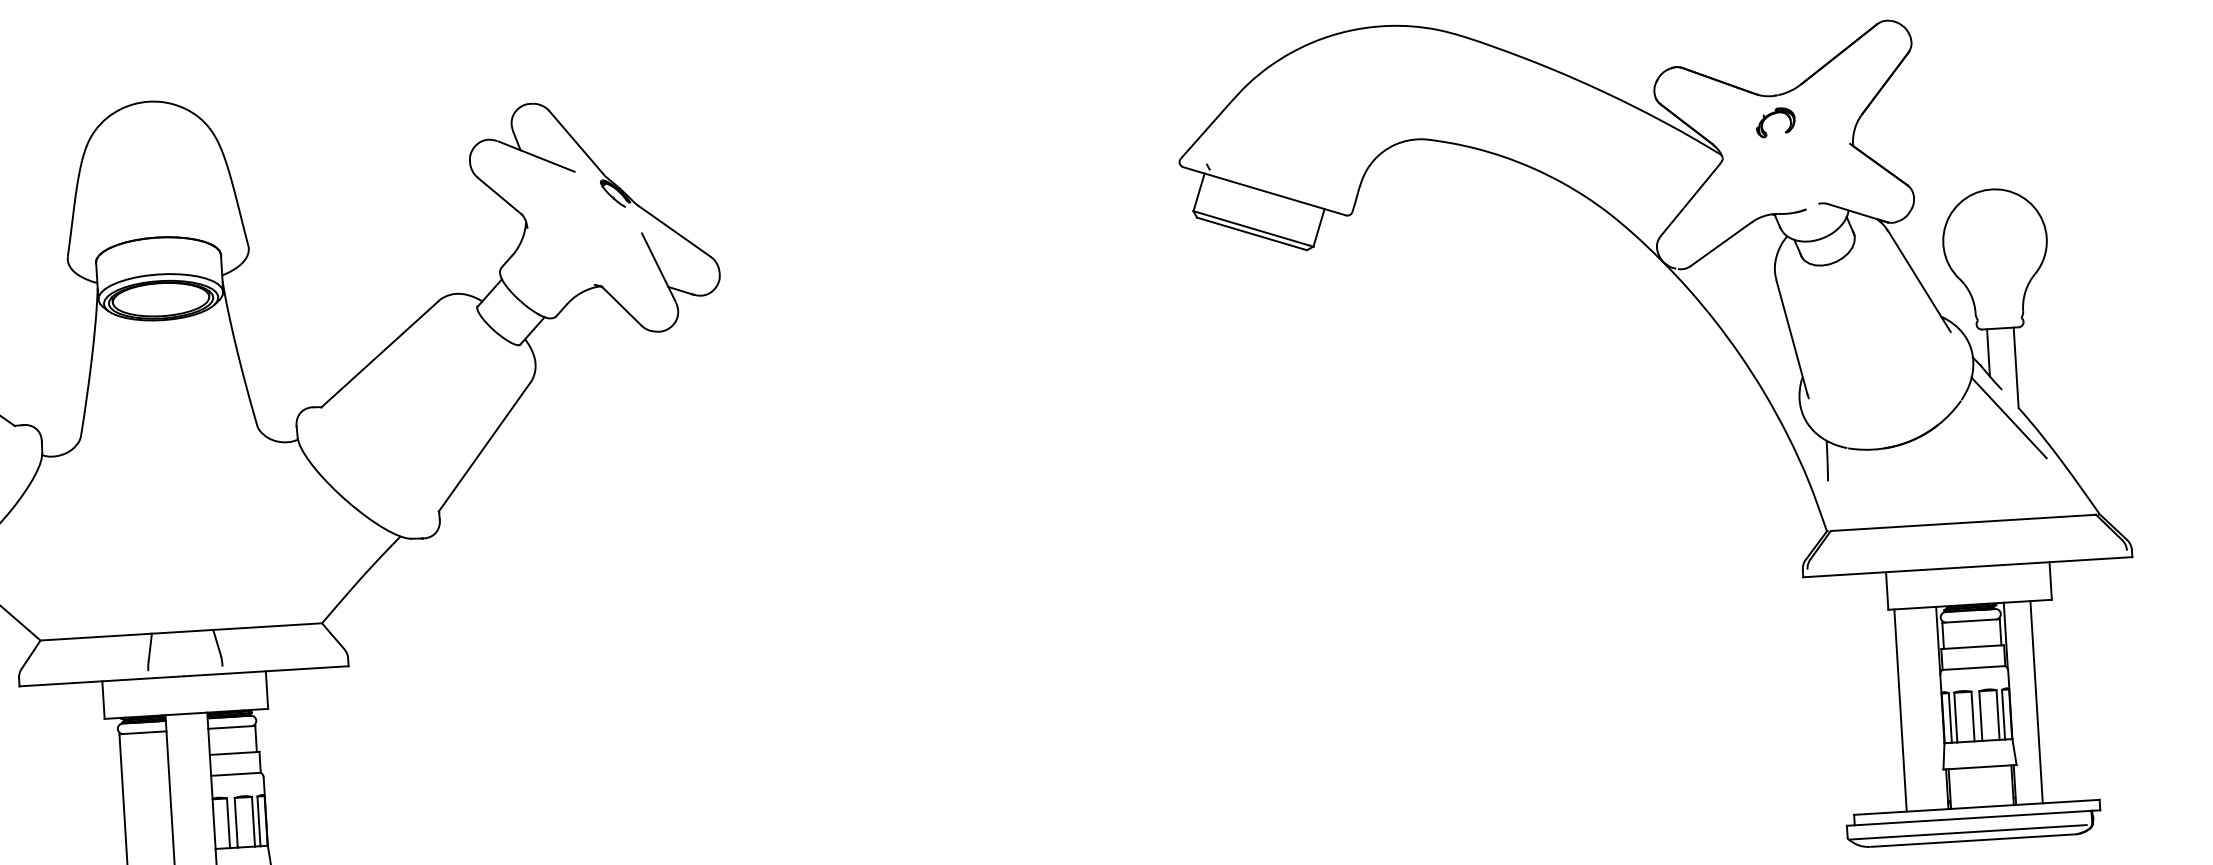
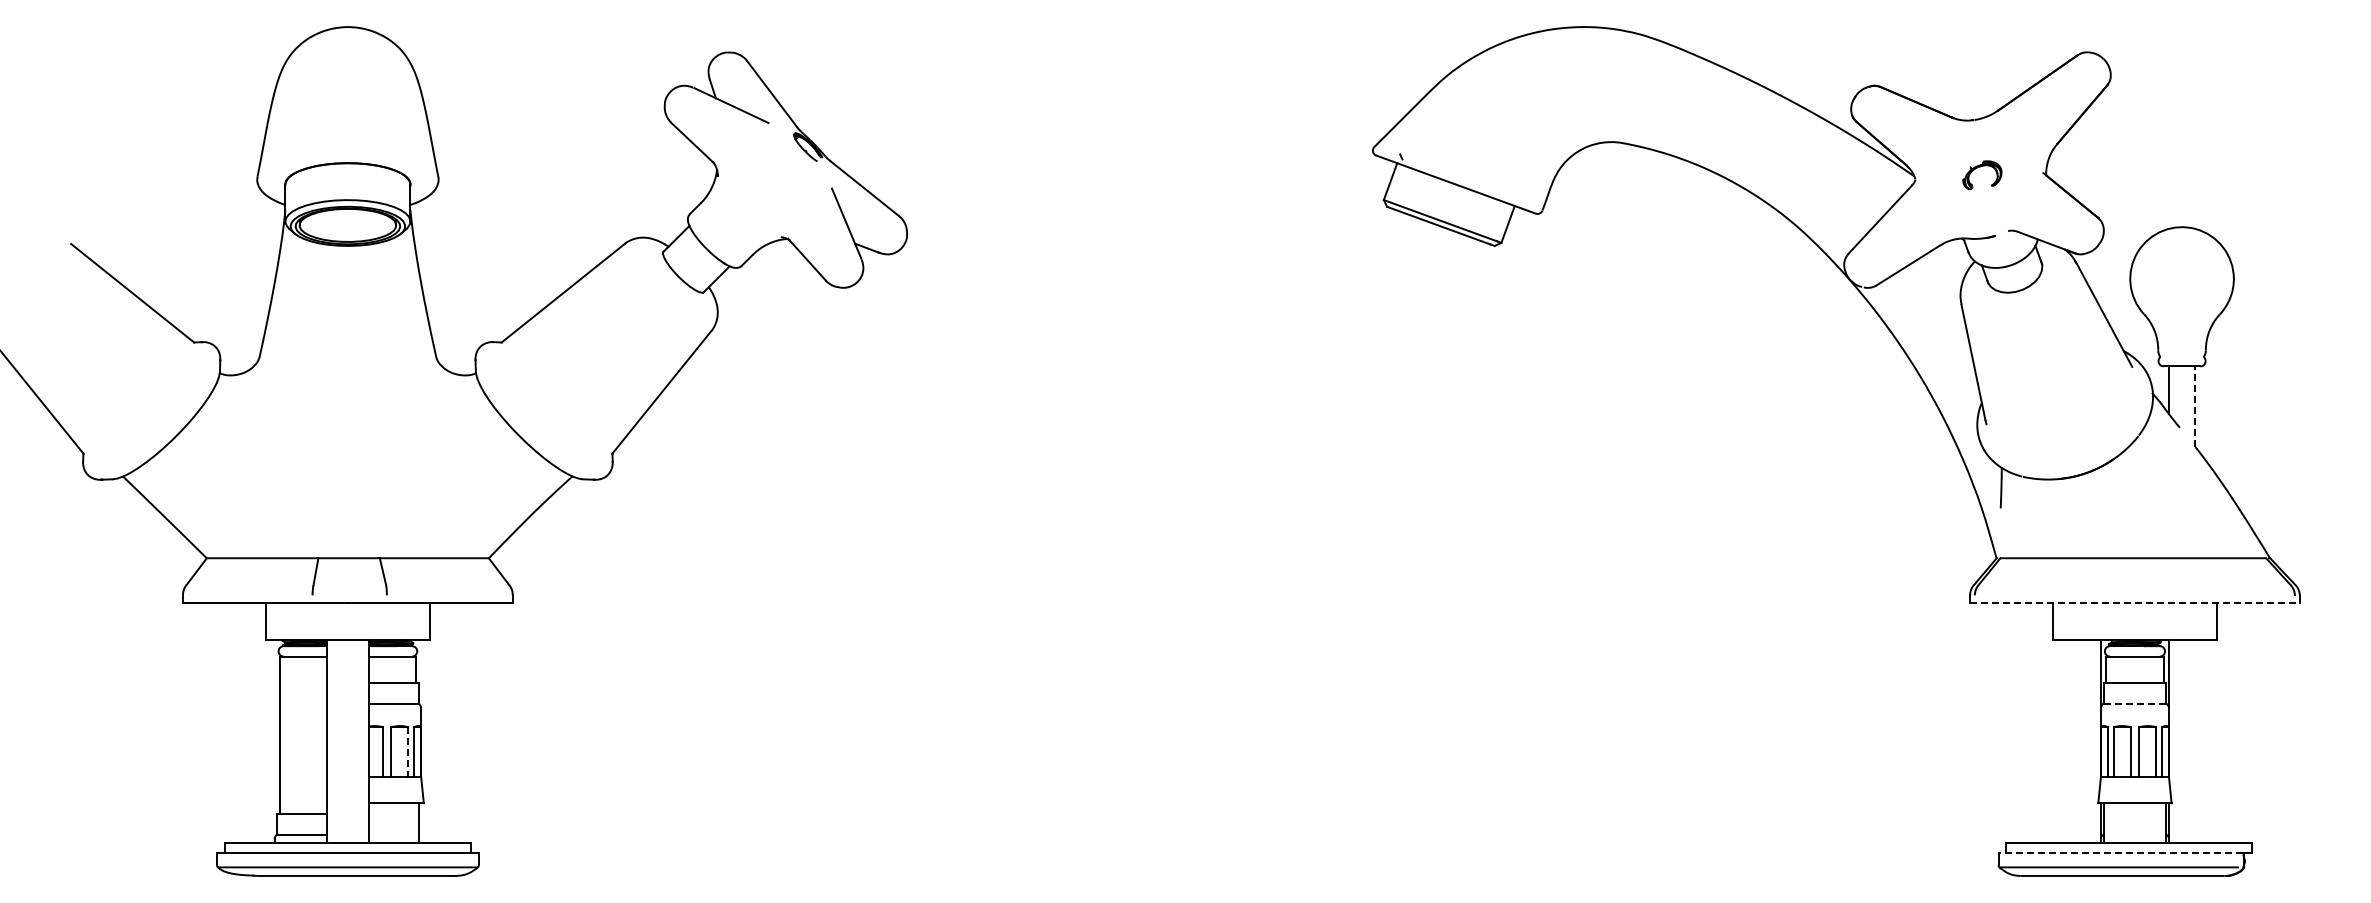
part: (1773, 114) -> (1980, 167), moved
line: (2016, 367) -> (2195, 406), solid -> dashed
line: (2009, 417) -> (2185, 455), removed
line: (1967, 566) -> (2134, 602), solid -> dashed
line: (1974, 667) -> (2135, 703), solid -> dashed
line: (2036, 702) -> (2195, 741), removed
line: (1900, 710) -> (2059, 741), removed
line: (1968, 818) -> (2120, 853), solid -> dashed
line: (253, 822) -> (408, 752), solid -> dashed

